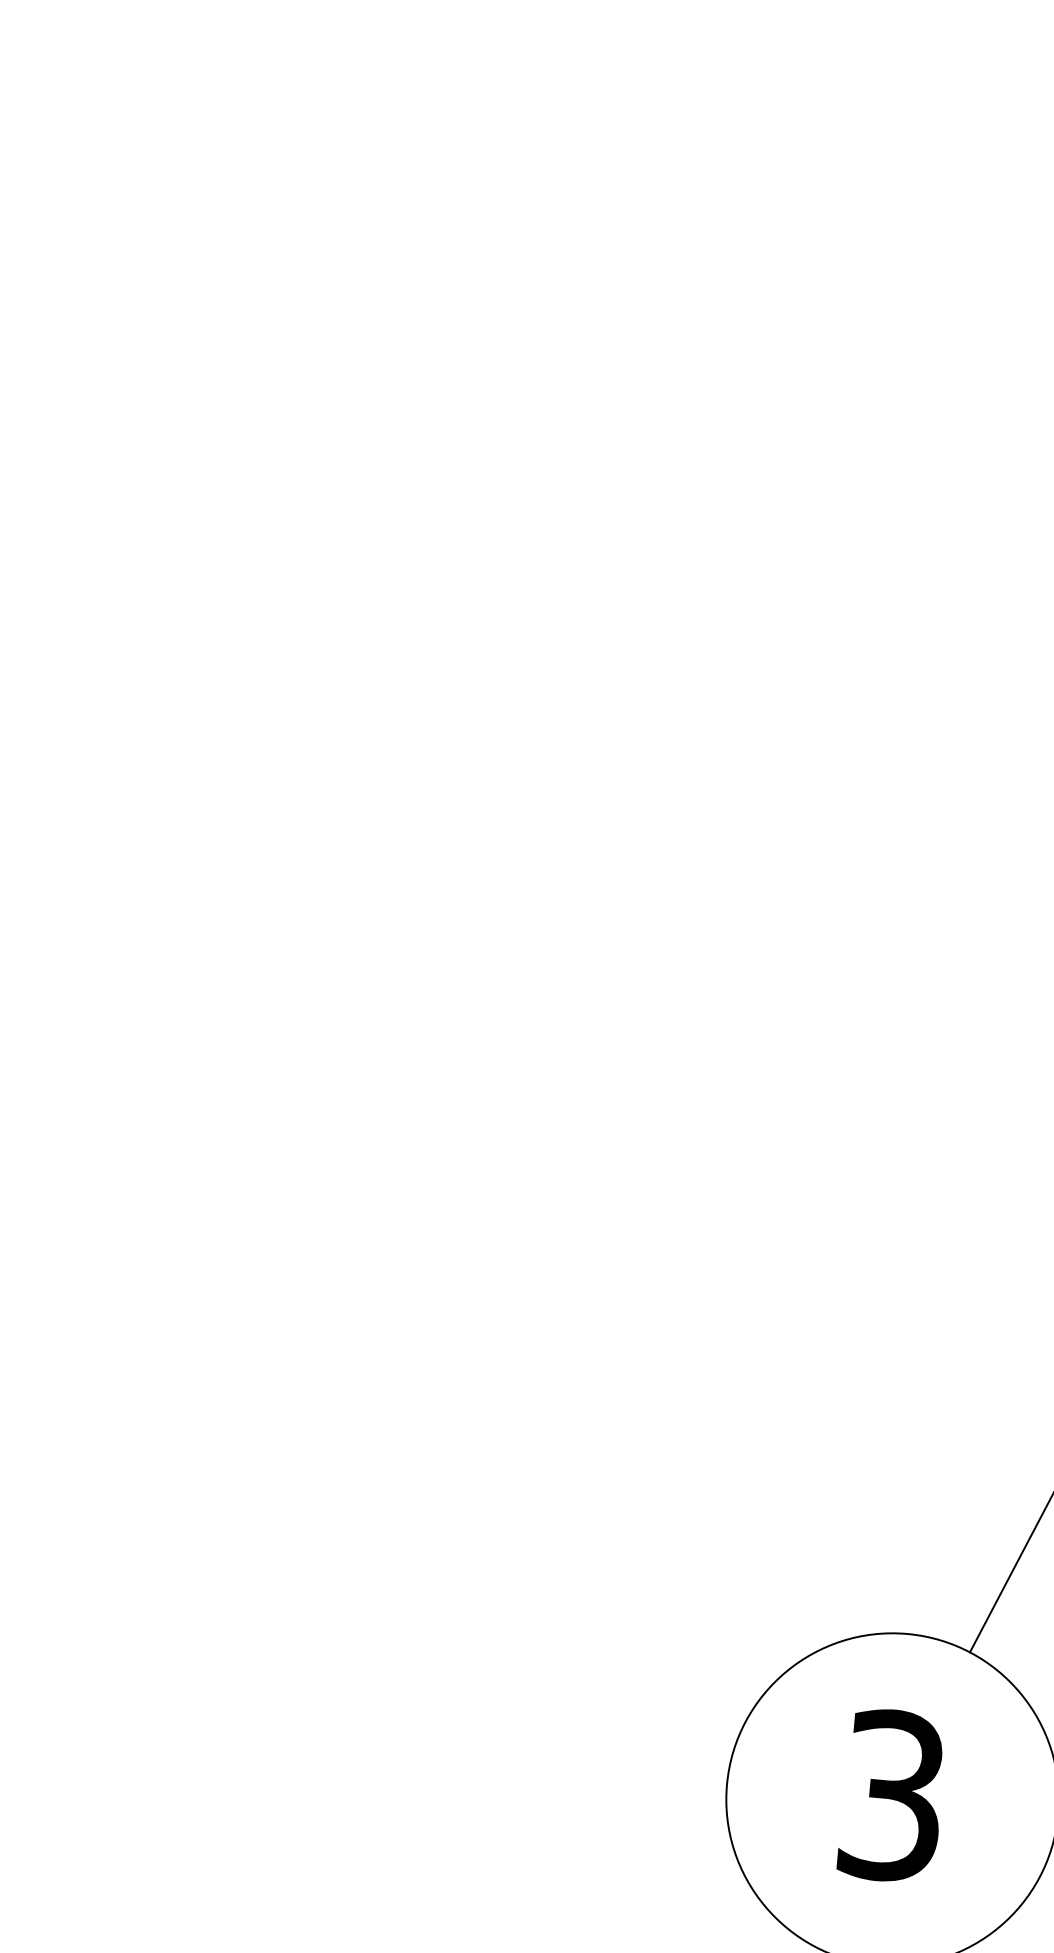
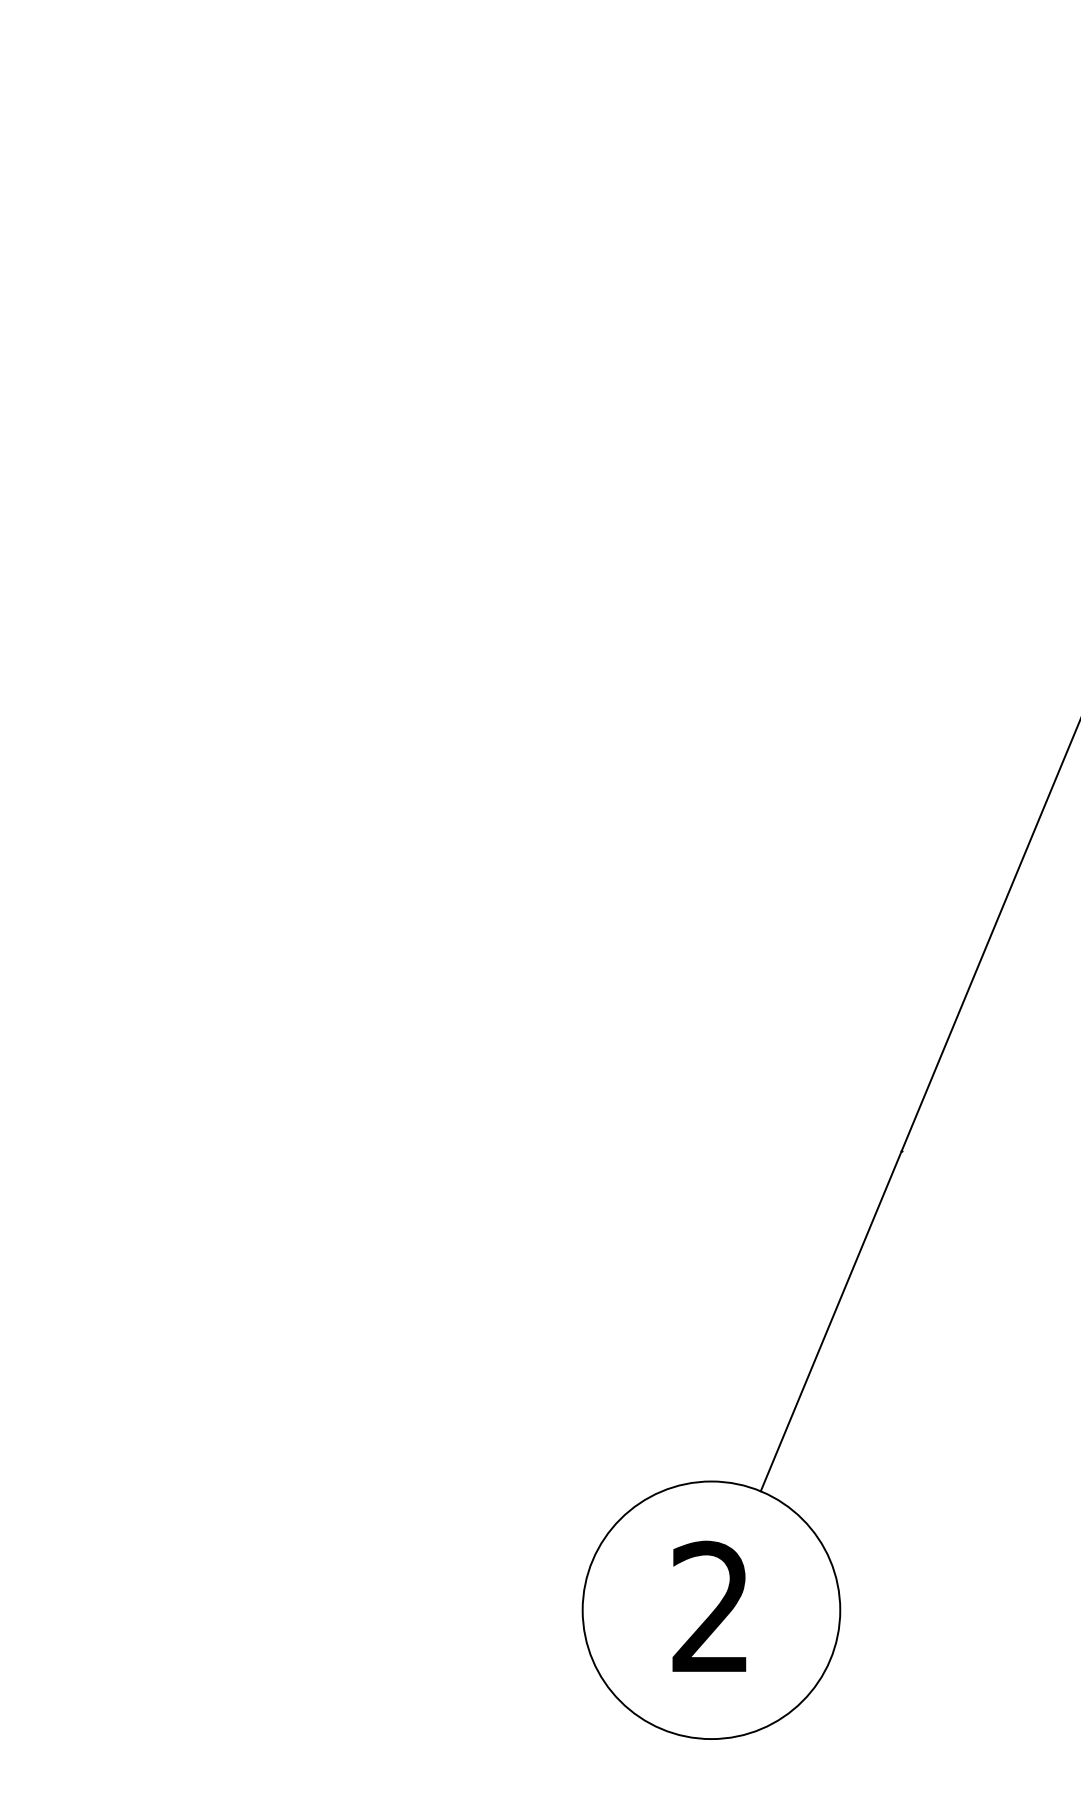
text: (891, 1795) -> (710, 1607), 3 -> 2

